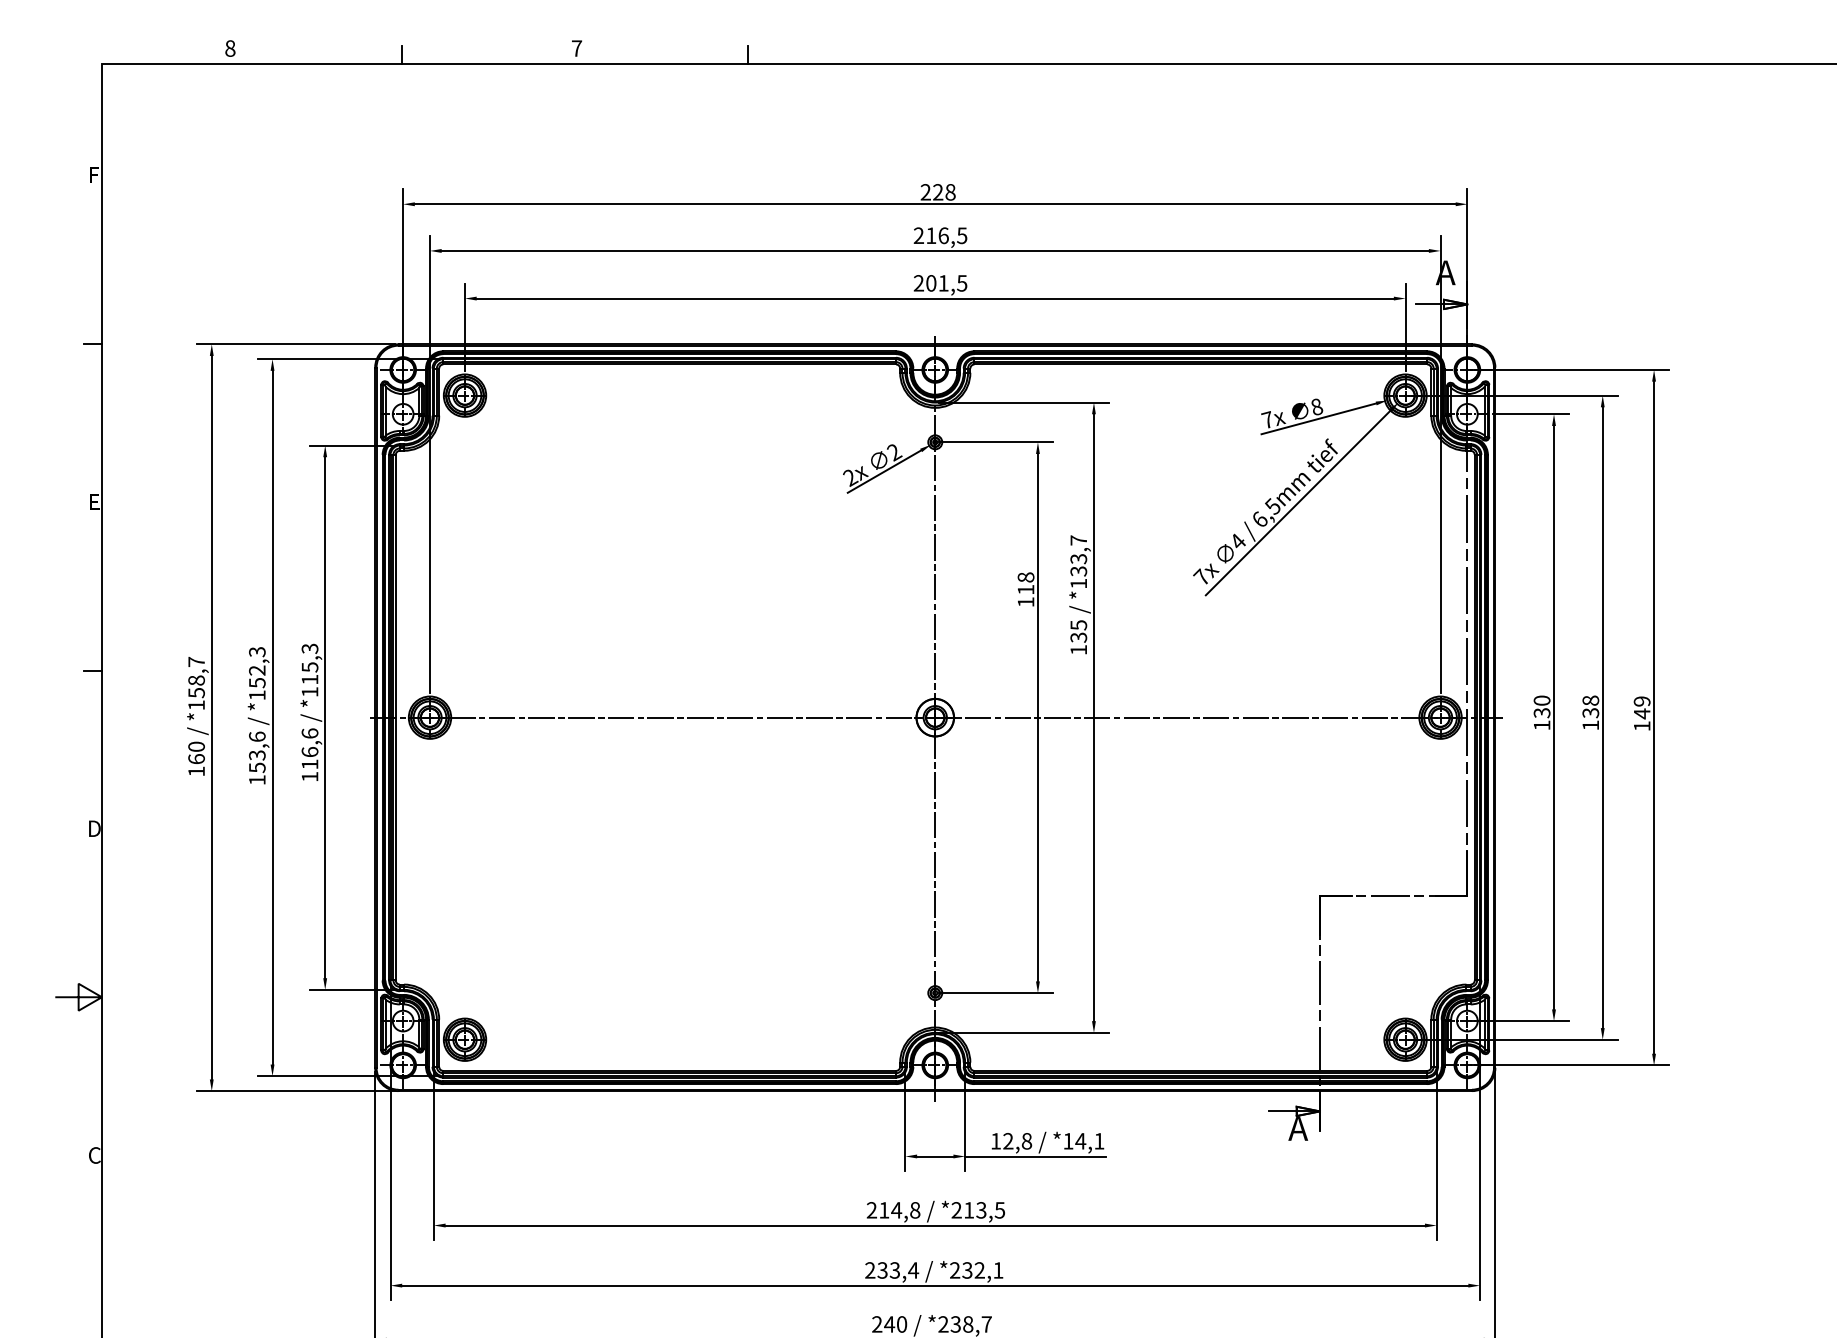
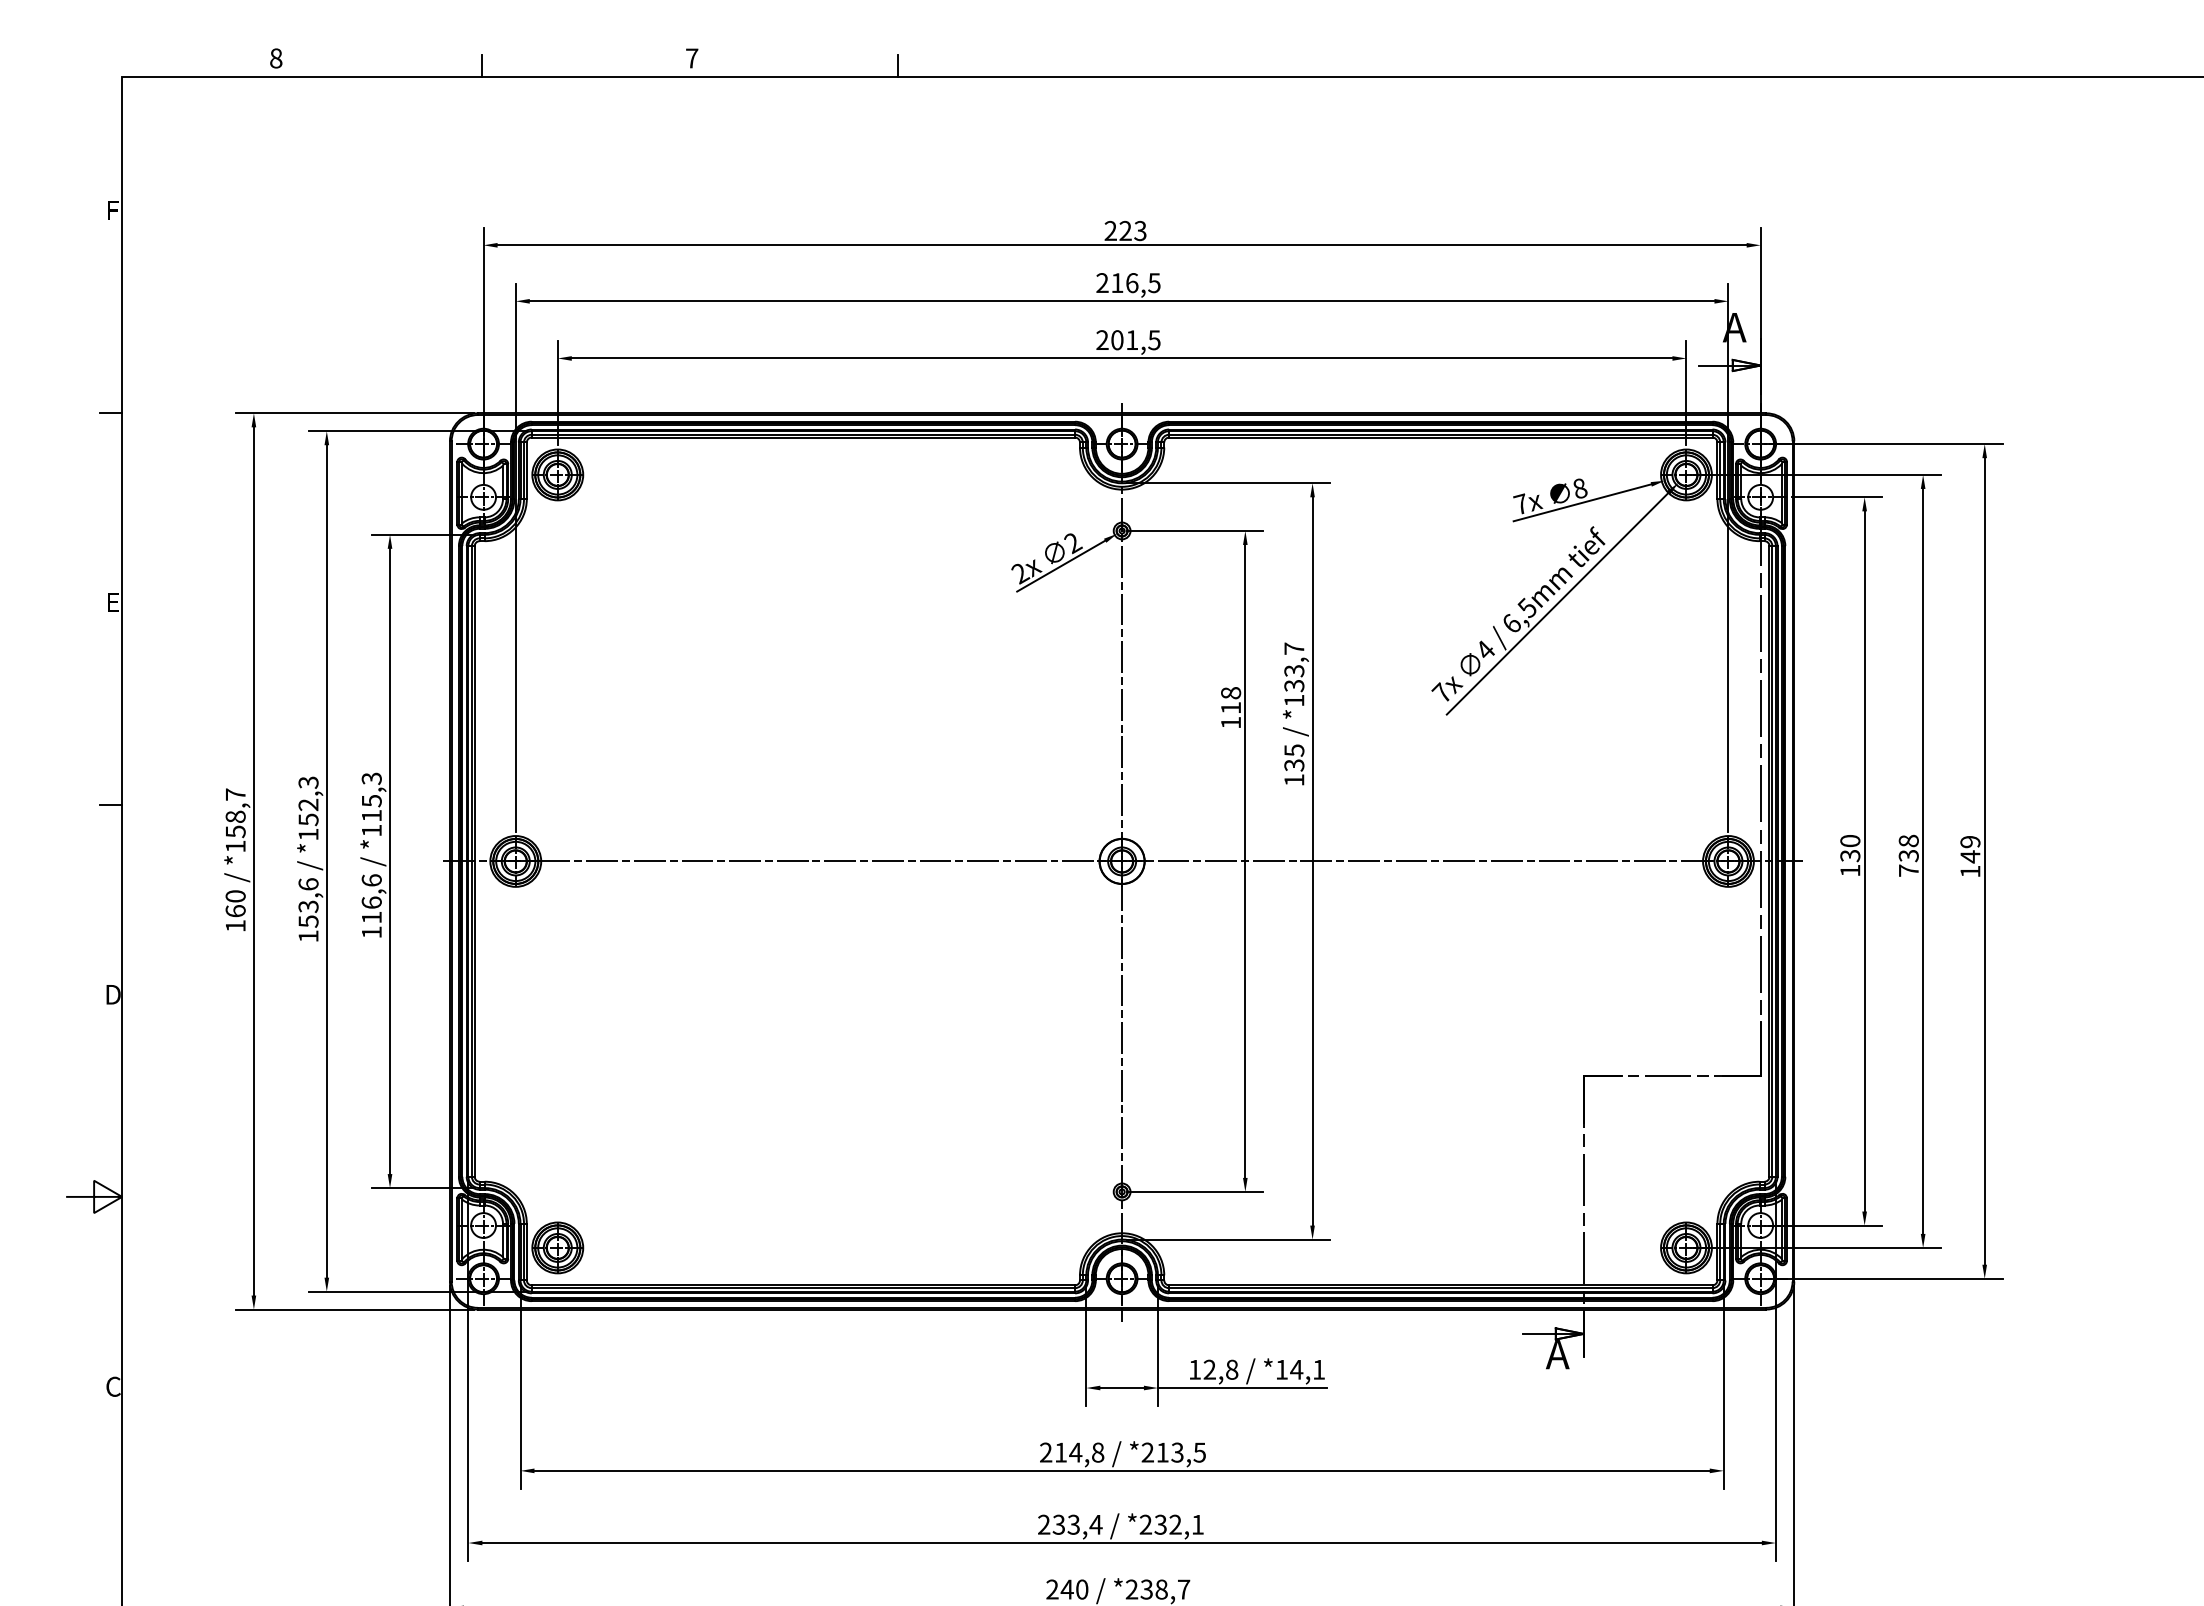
text: (950, 191) -> (1140, 230), 228 -> 223
text: (1590, 725) -> (1908, 870), 138 -> 738

